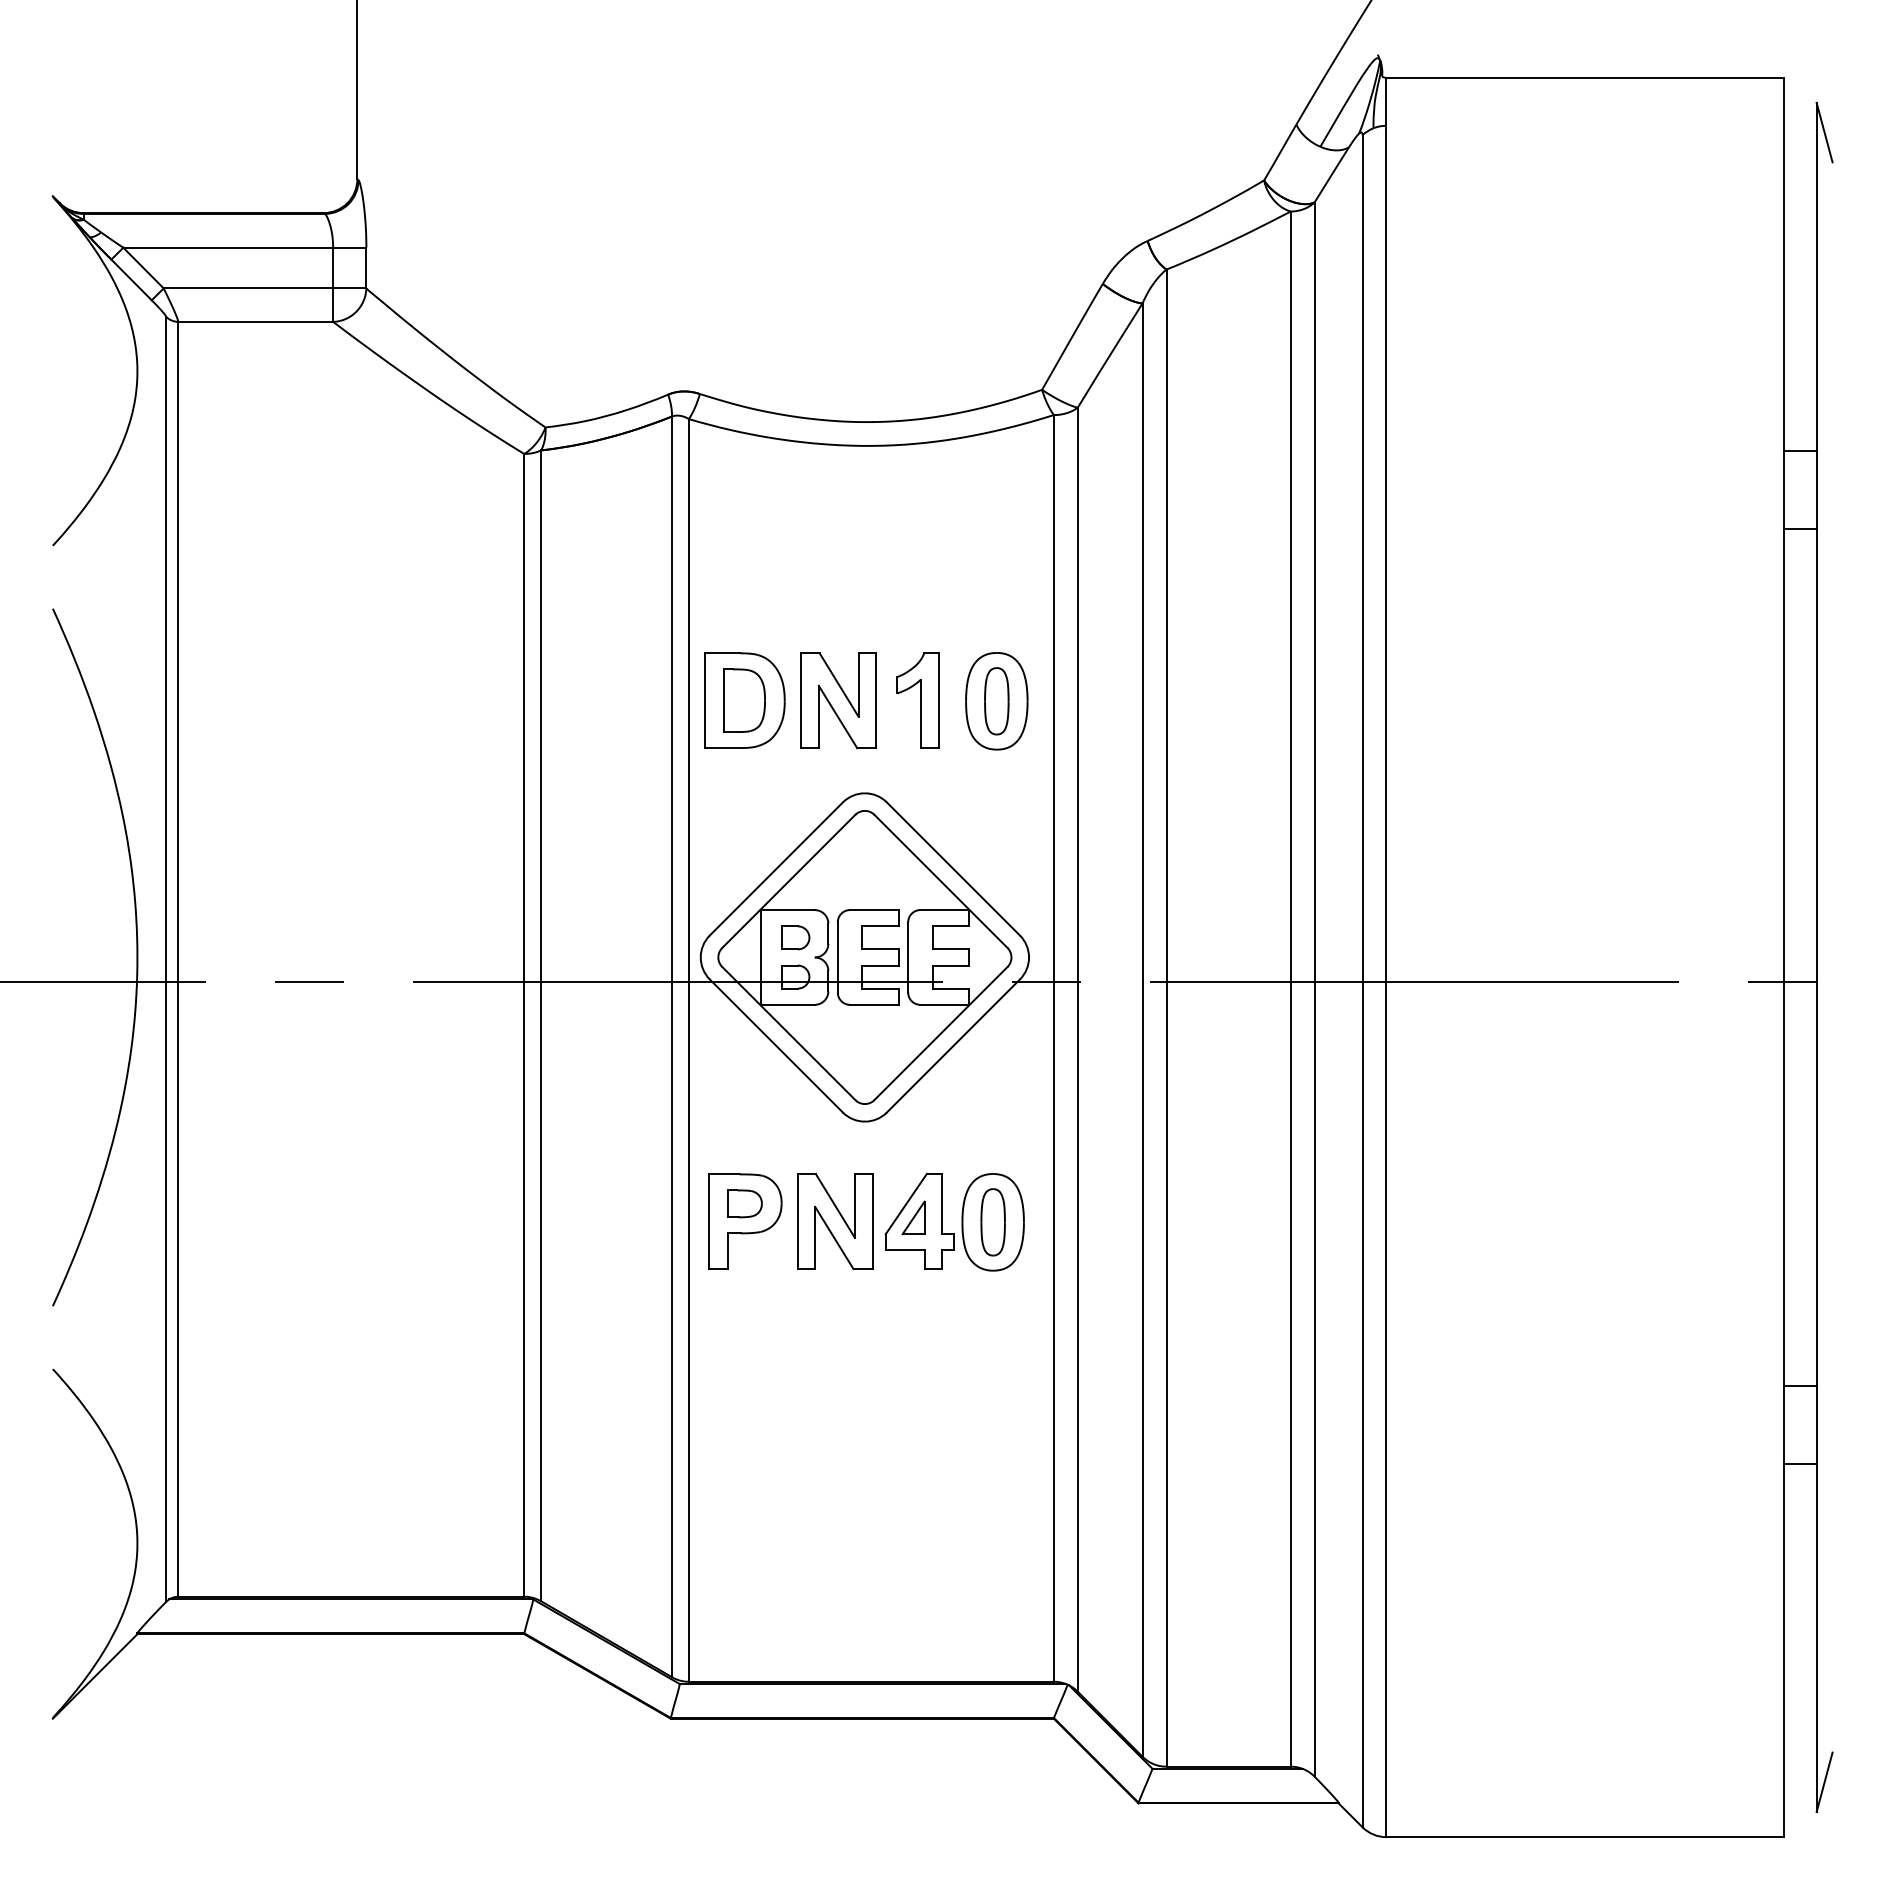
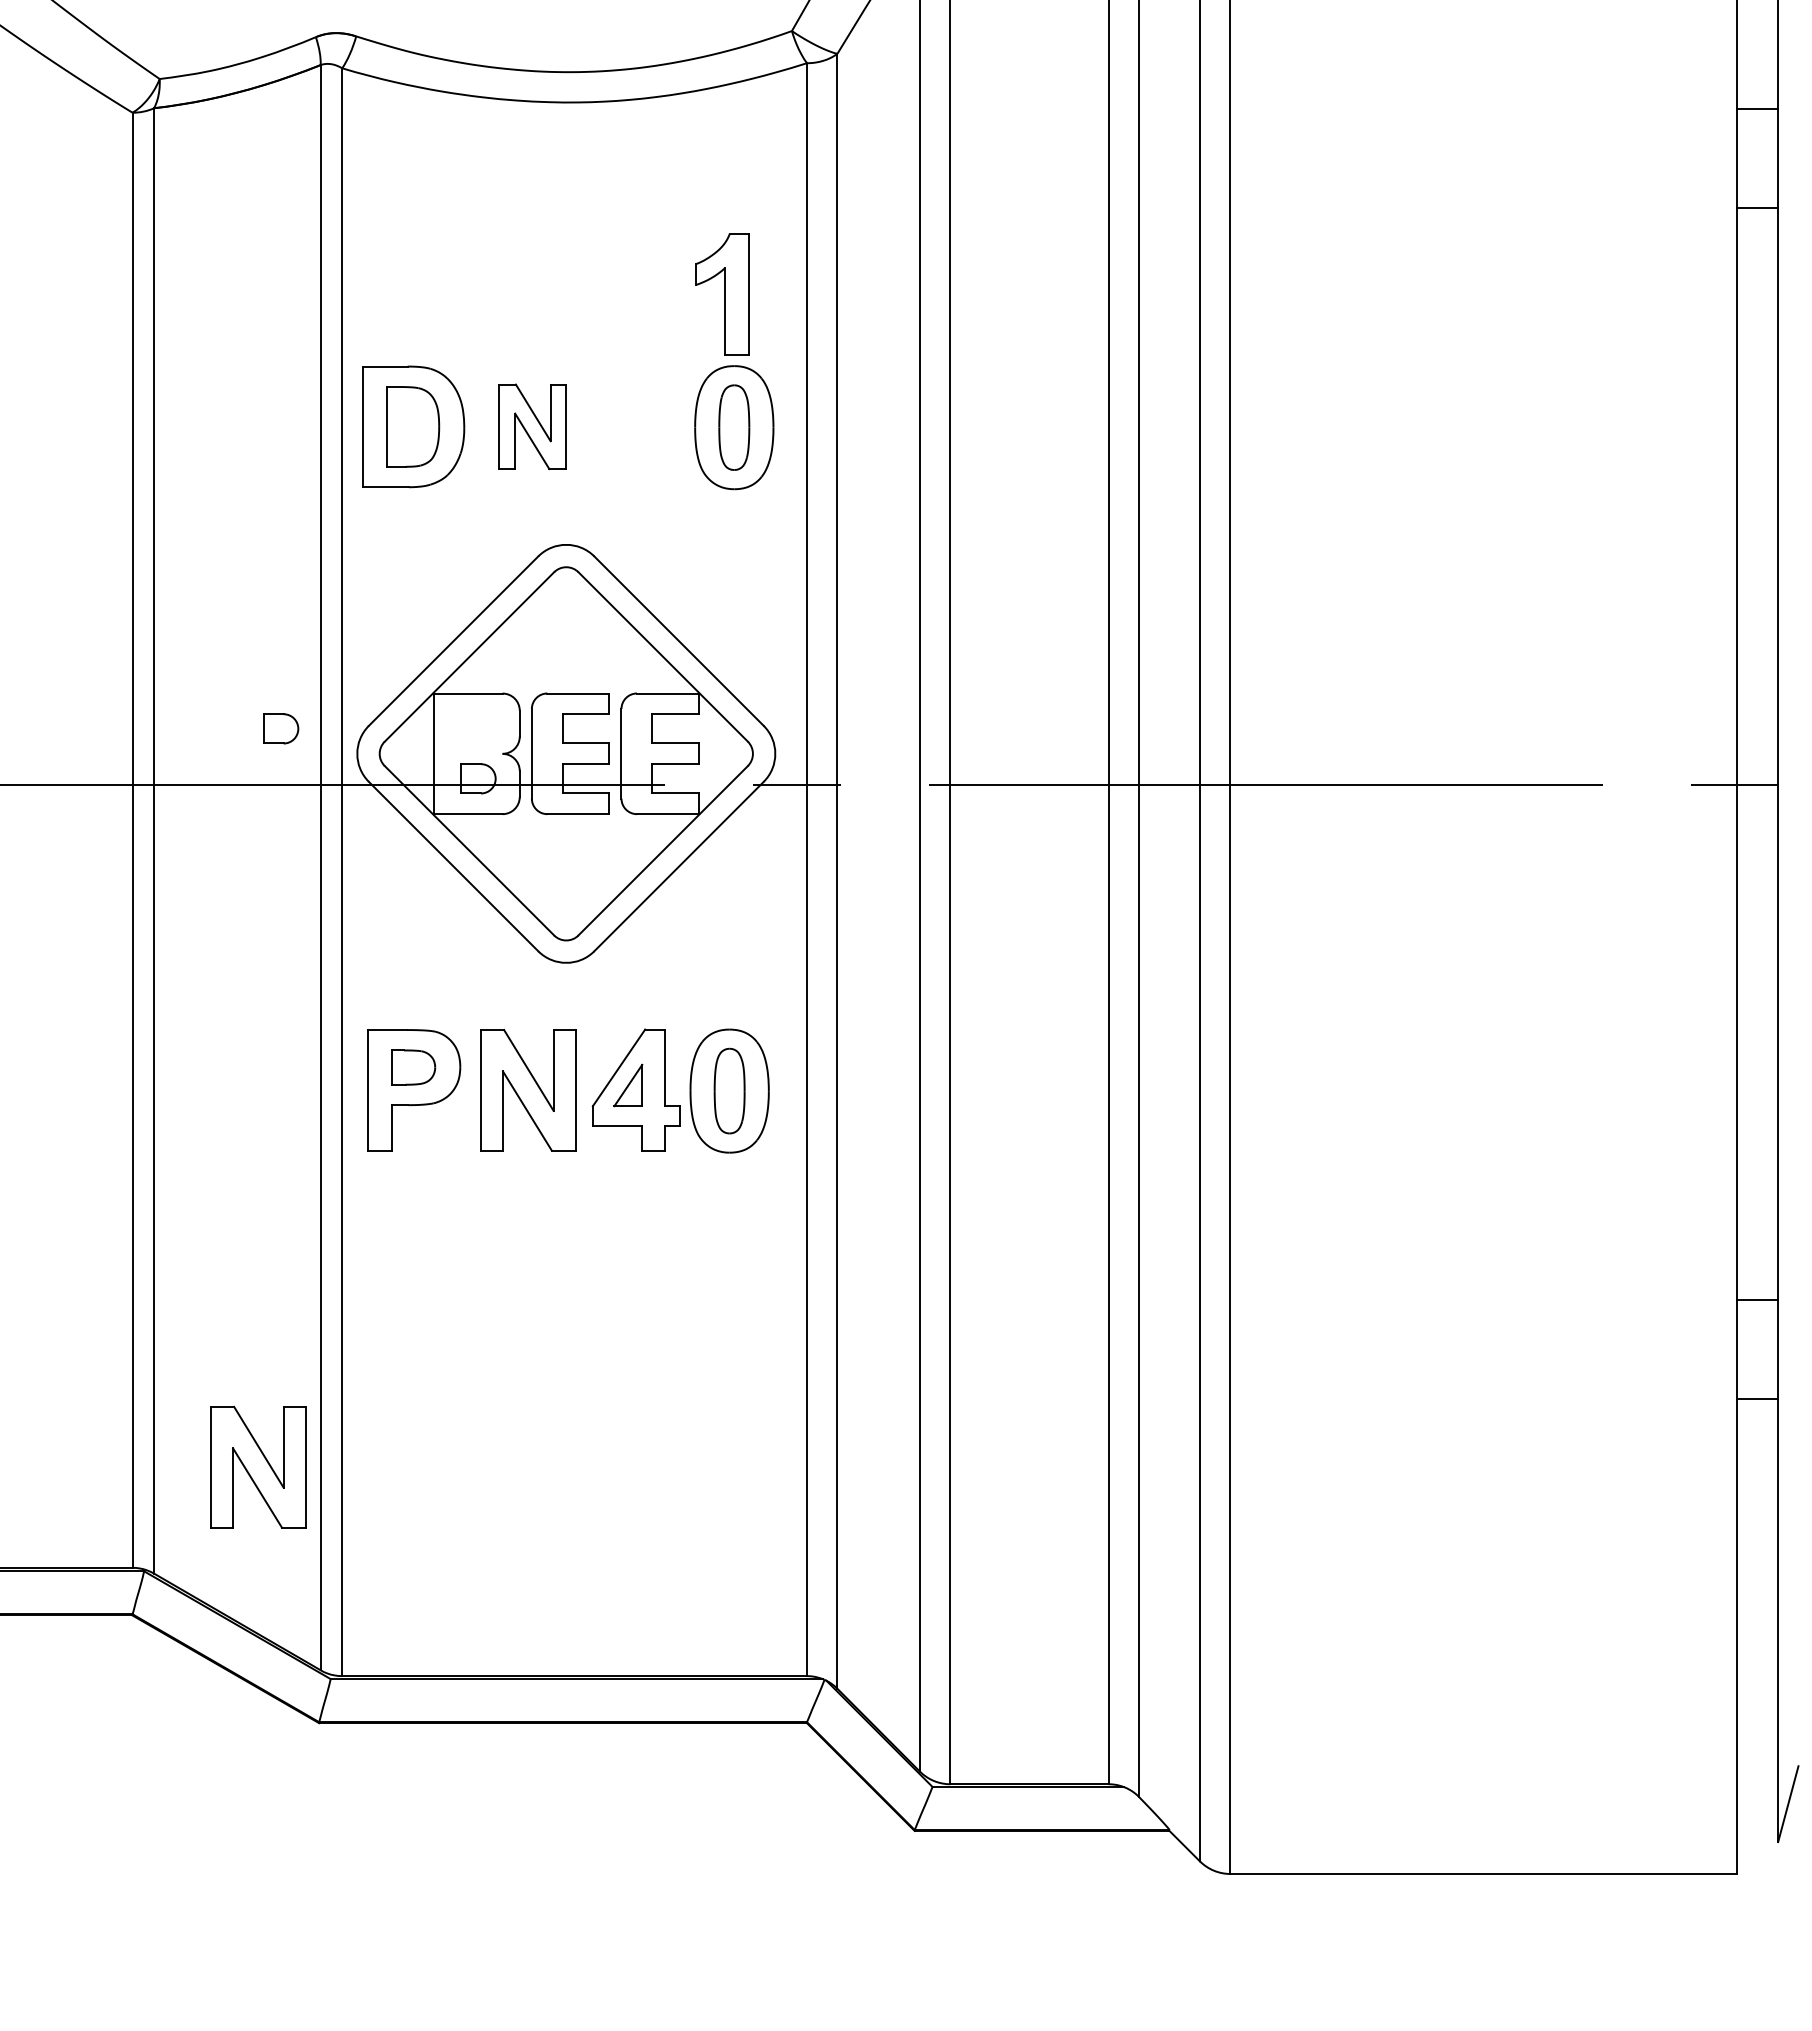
part: (838, 700) -> (532, 426), size x0.7
part: (917, 700) -> (721, 294), moved
part: (795, 937) -> (280, 728), moved
part: (623, 1517) -> (258, 1466), added

